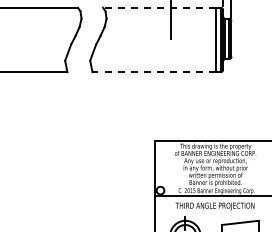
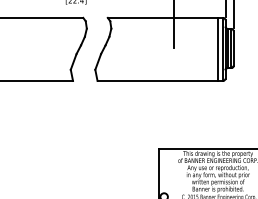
line: (158, 7) -> (162, 17), dashed -> solid
line: (154, 72) -> (158, 81), dashed -> solid

